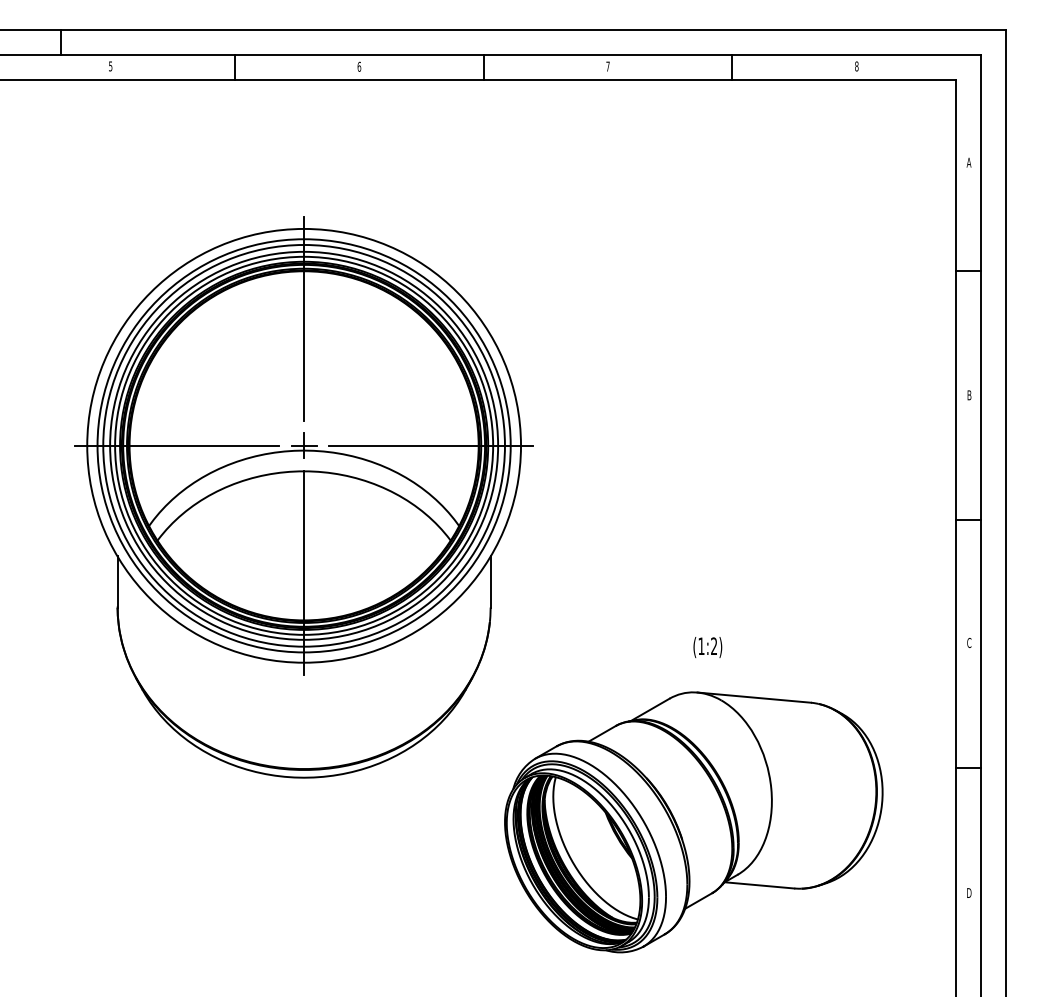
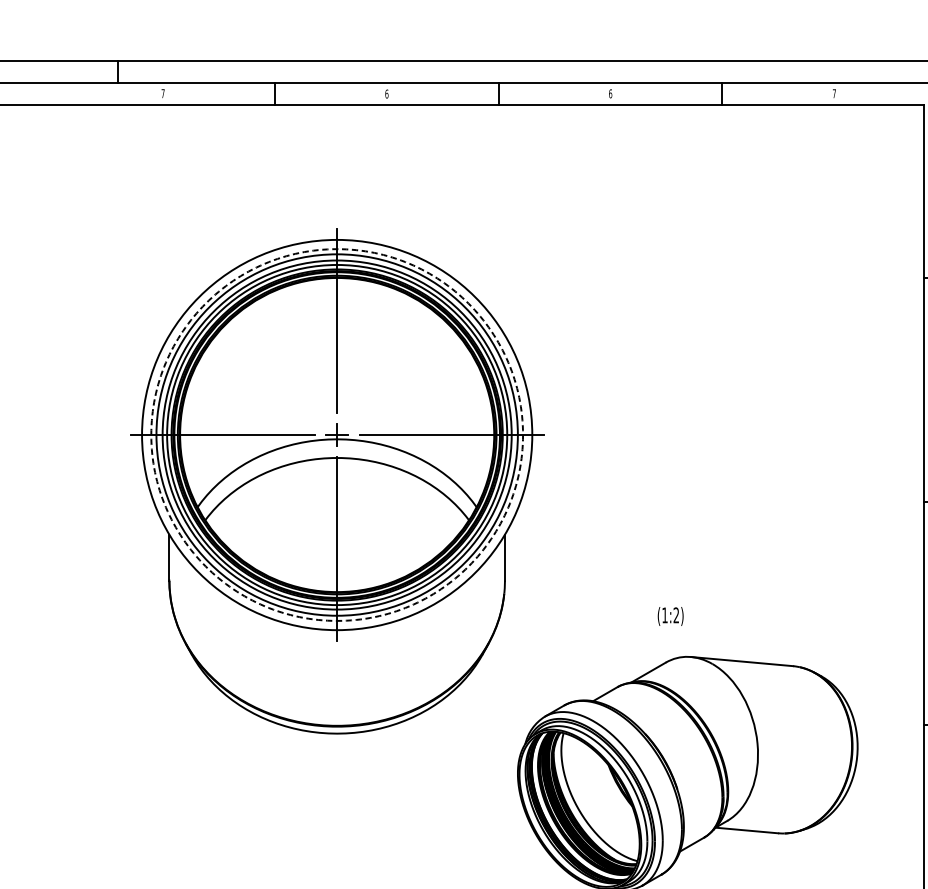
text: (110, 66) -> (162, 93), 5 -> 7
text: (607, 66) -> (610, 93), 7 -> 6
text: (856, 66) -> (834, 93), 8 -> 7
circle: (303, 445) -> (336, 434), solid -> dashed
text: (707, 647) -> (670, 616), moved

